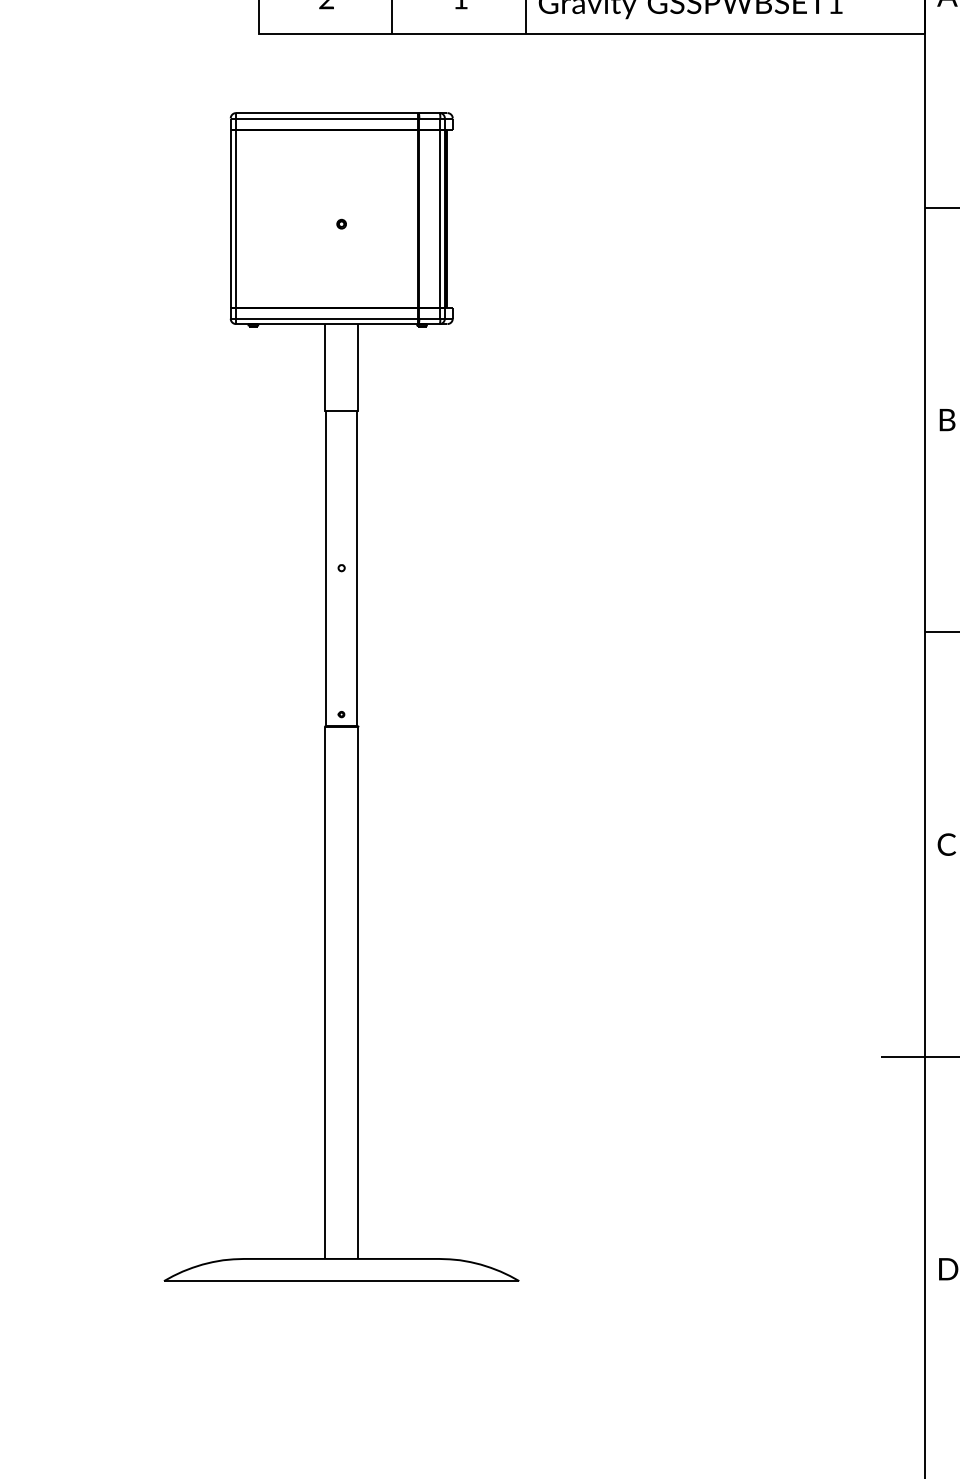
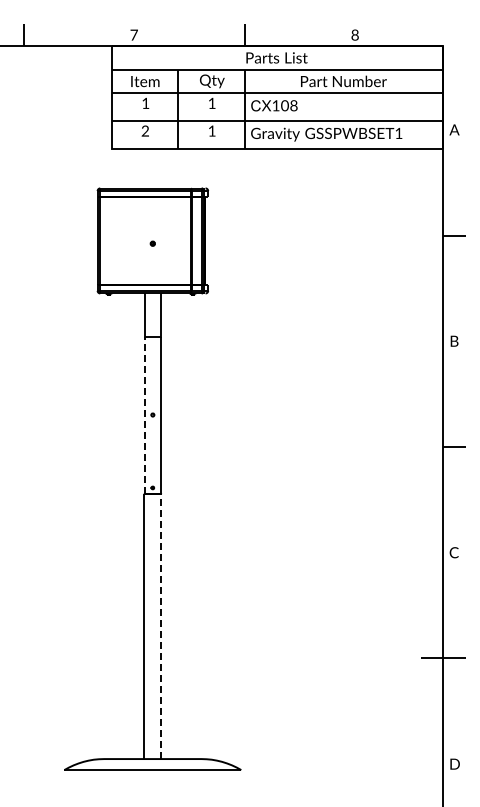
line: (326, 569) -> (145, 415), solid -> dashed
line: (359, 992) -> (161, 626), solid -> dashed

